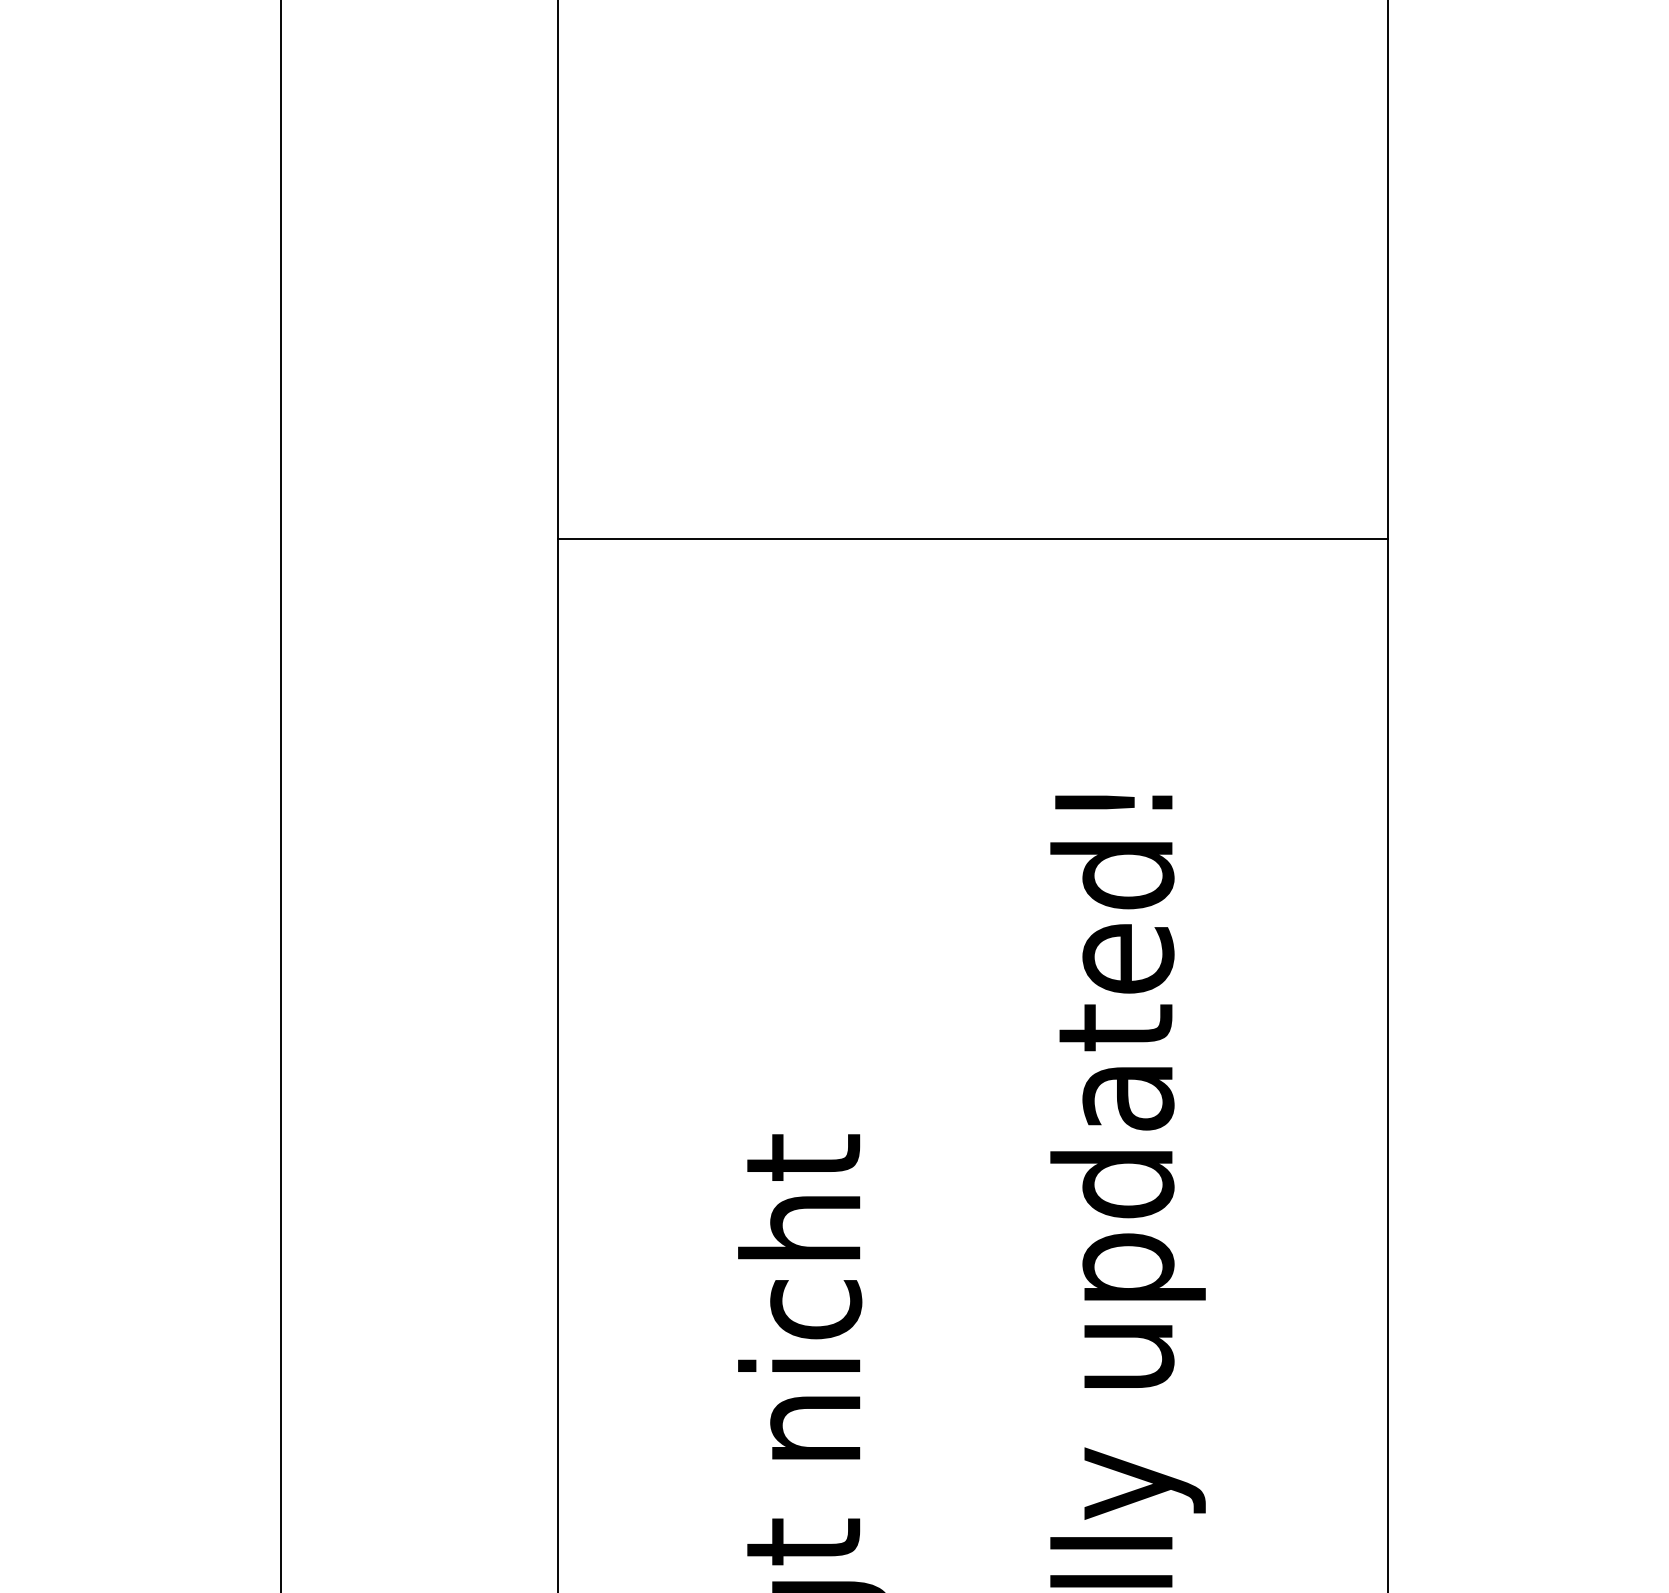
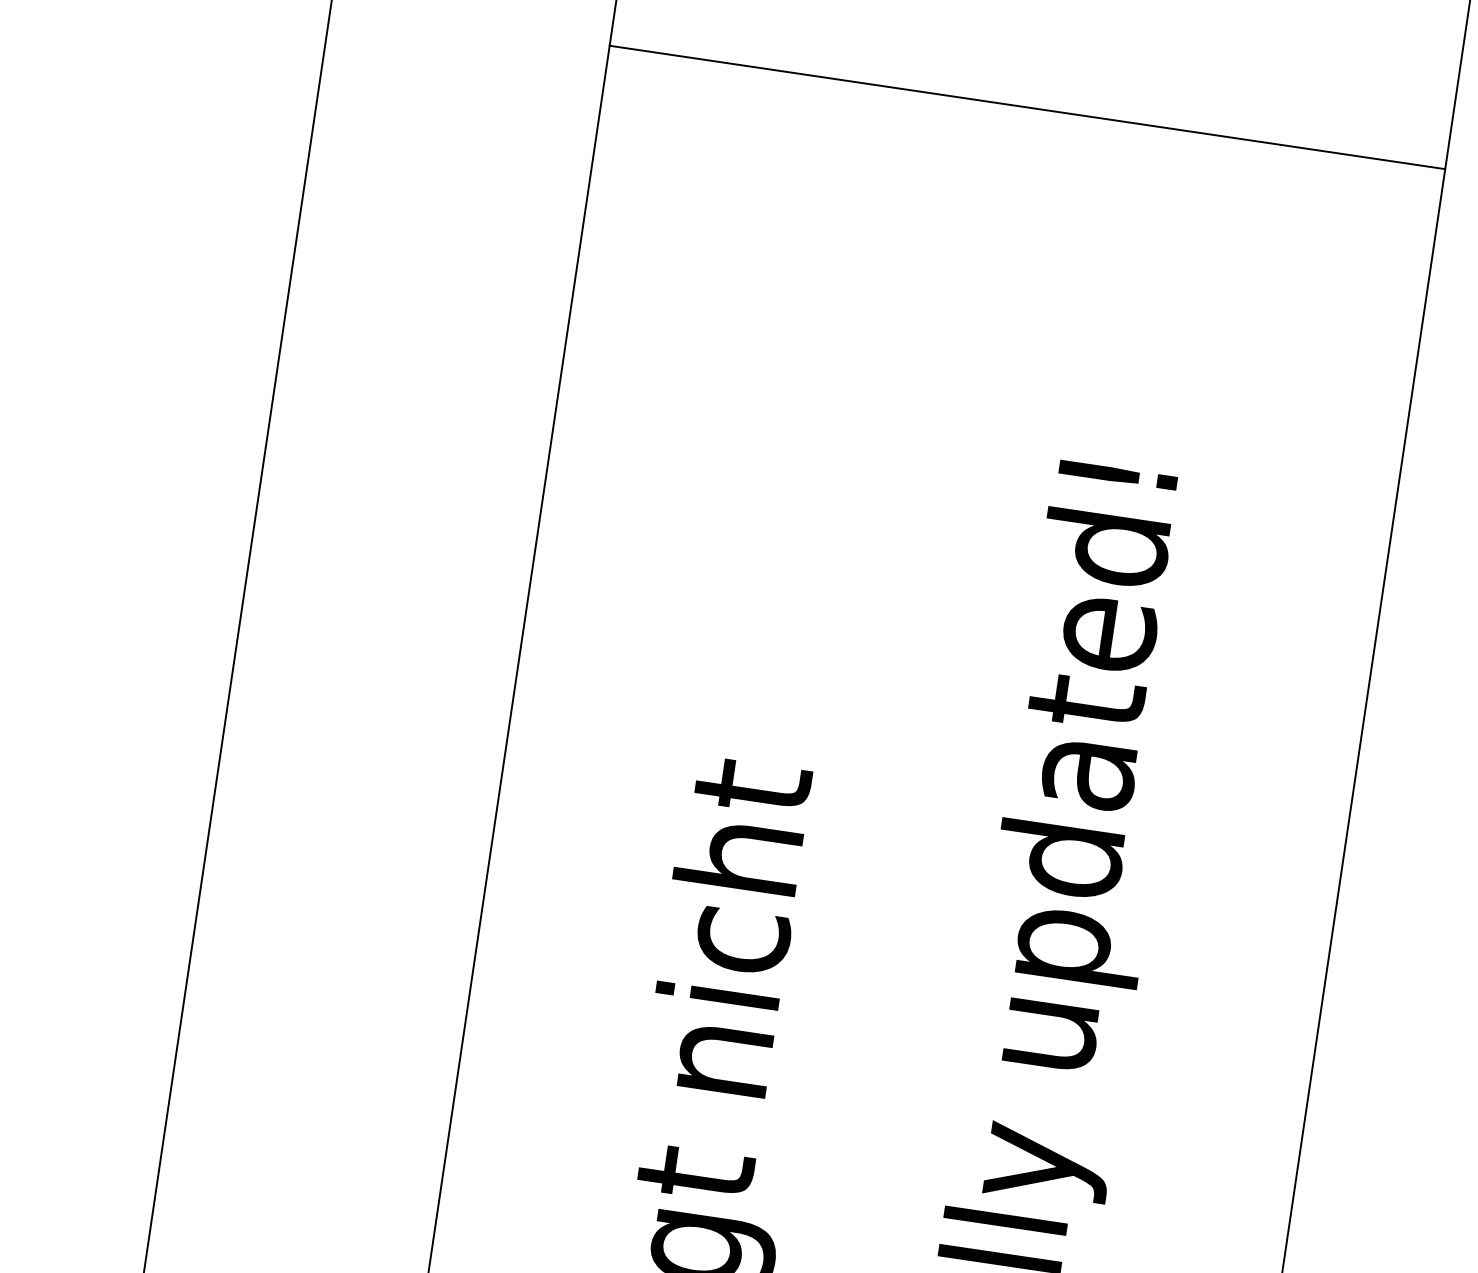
line: (972, 539) -> (1027, 107), moved

